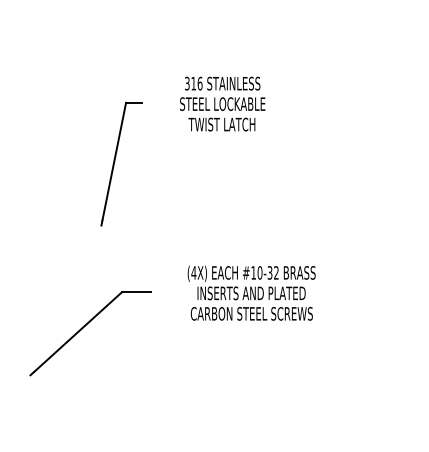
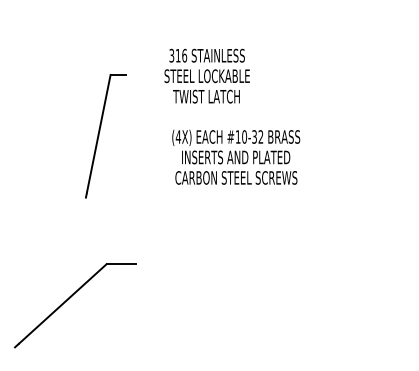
text: (251, 292) -> (236, 156), moved

